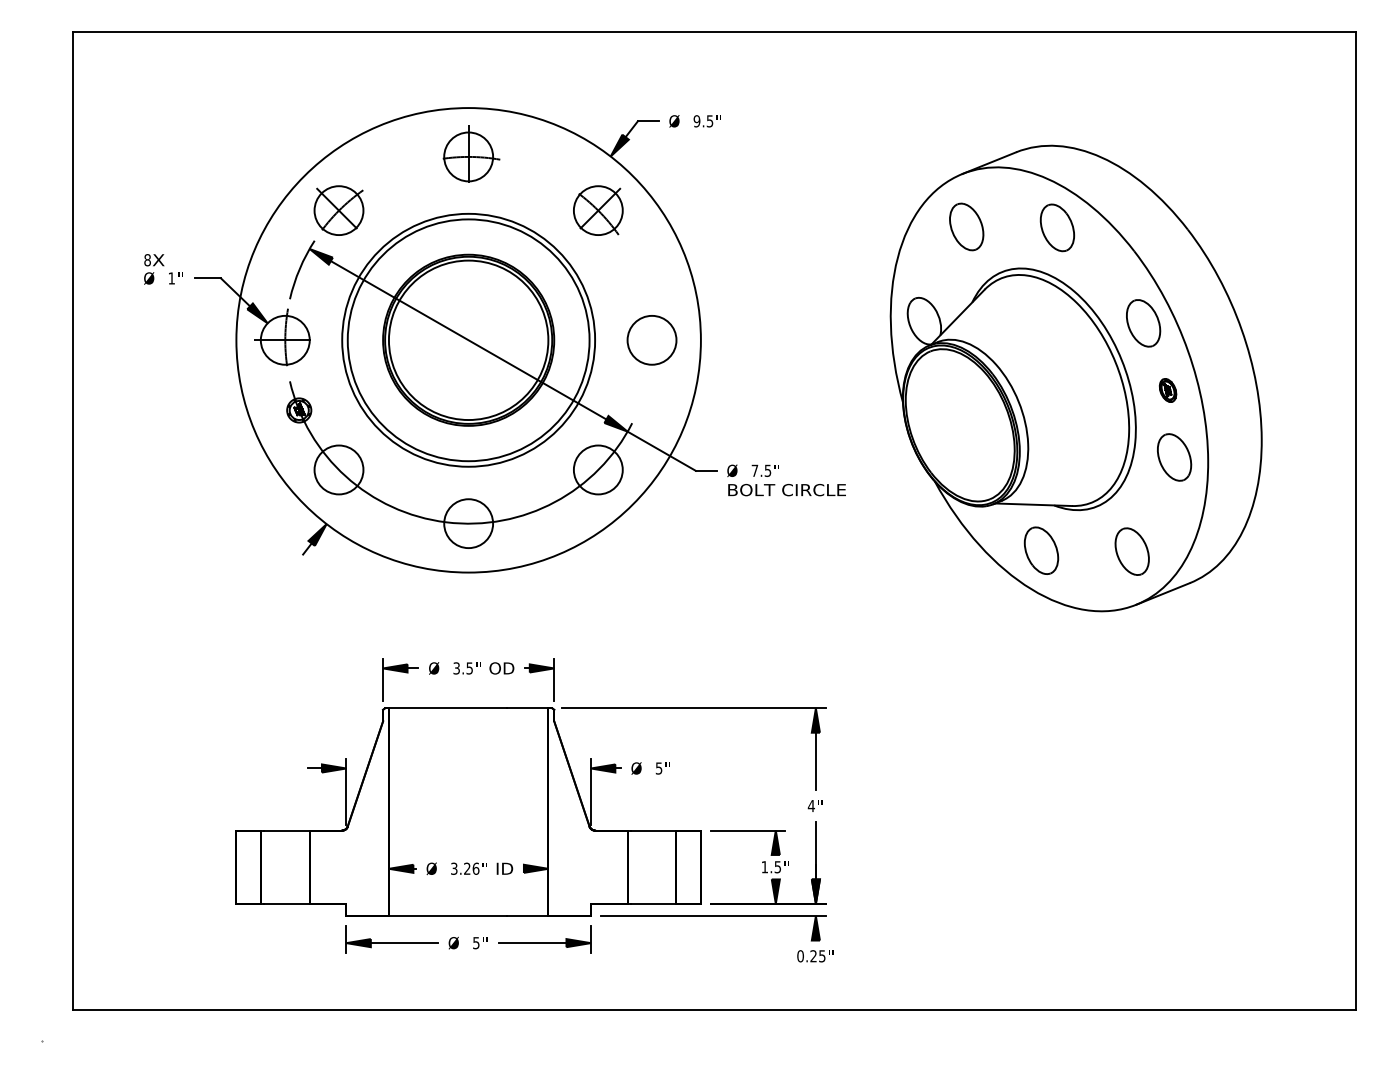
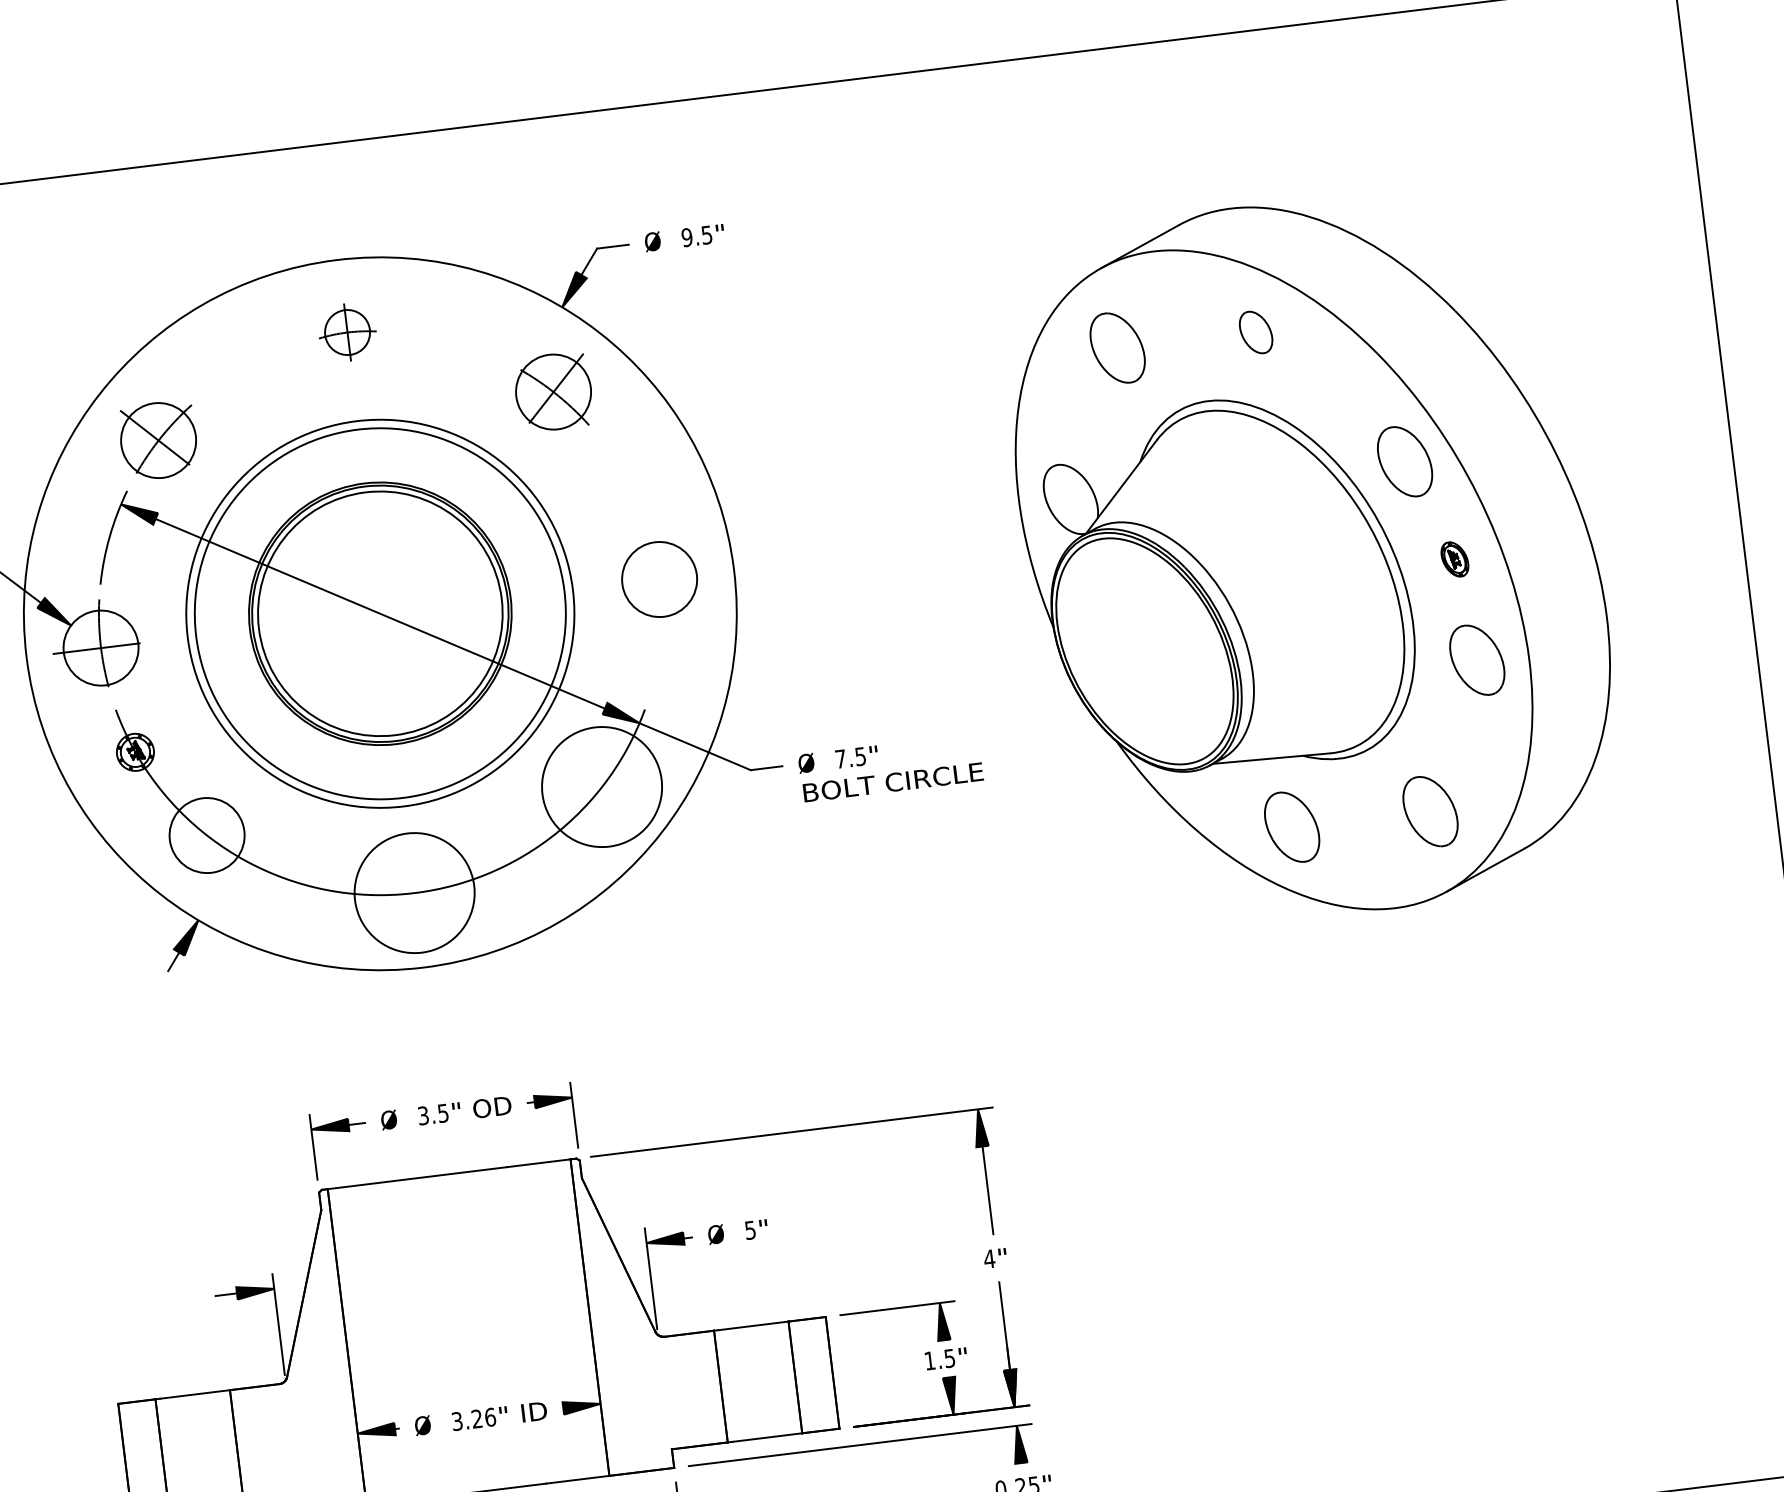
part: (471, 153) -> (349, 328), size x0.6
part: (1057, 227) -> (1256, 331), size x0.6
circle: (597, 469) -> (600, 786), size x1.6
circle: (468, 523) -> (414, 892), size x1.6

